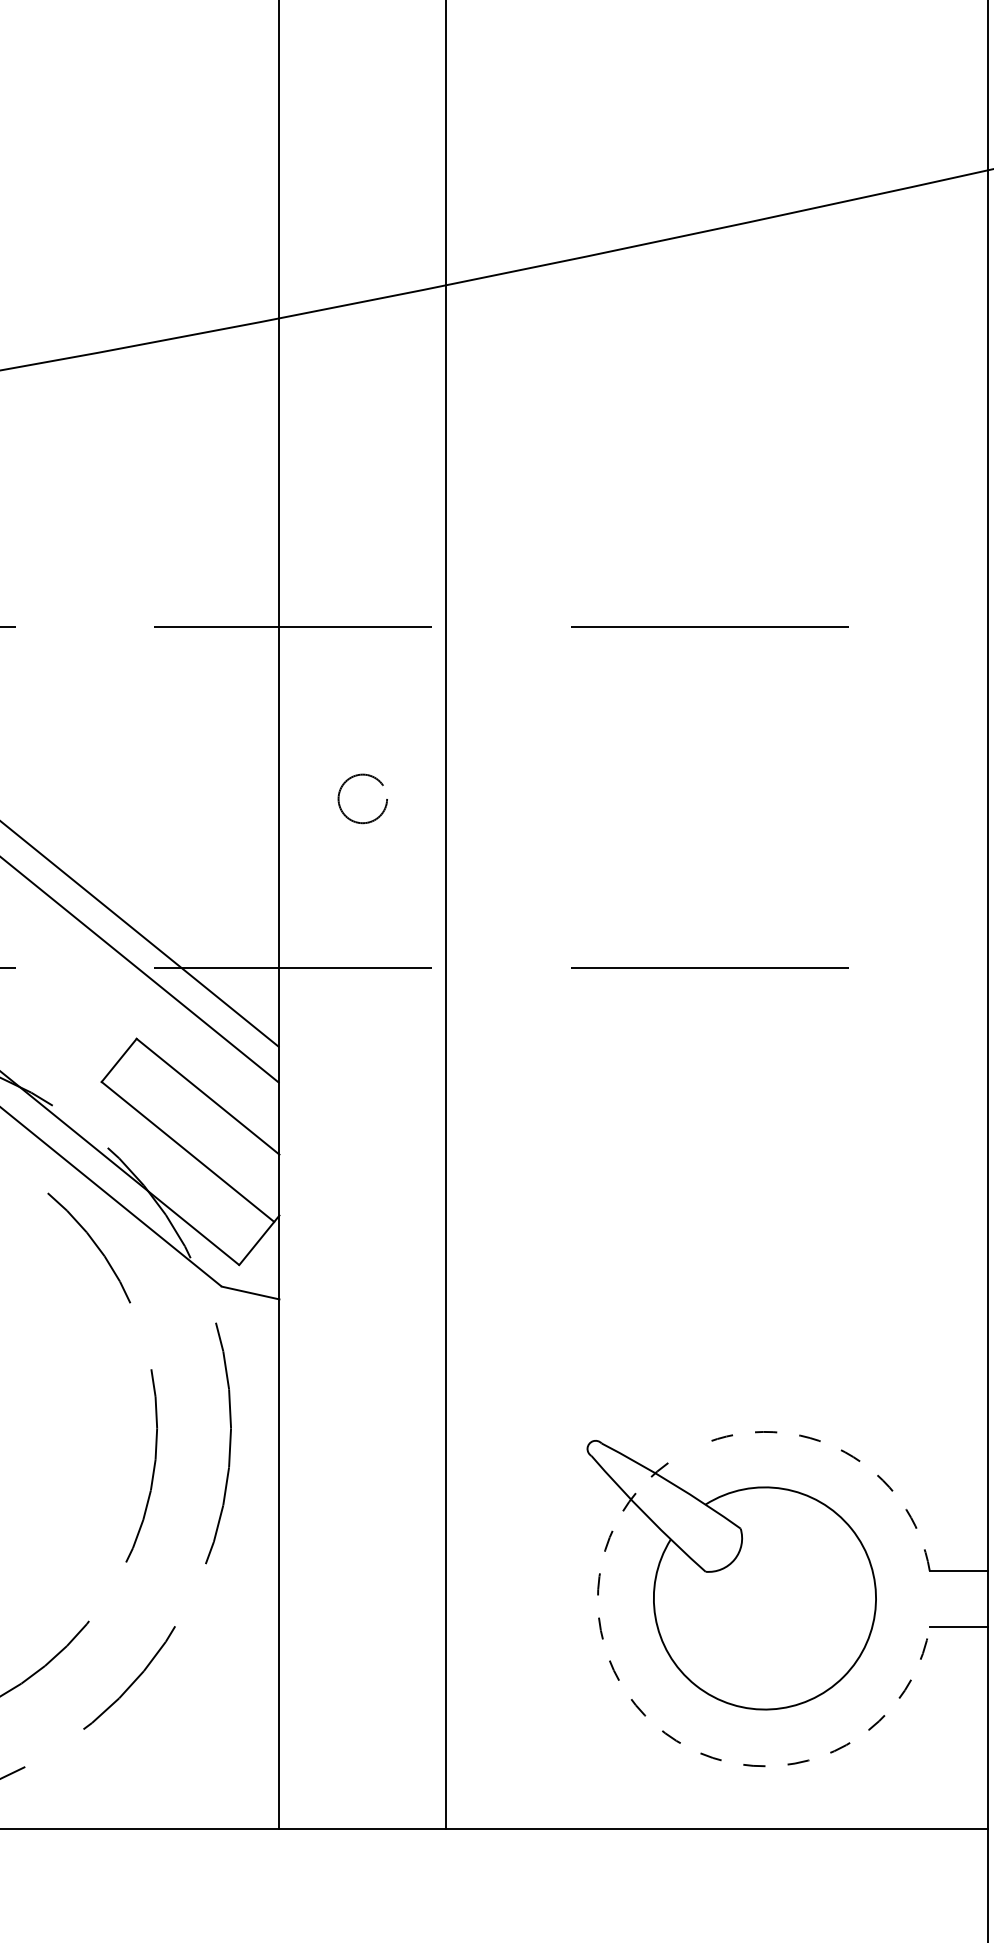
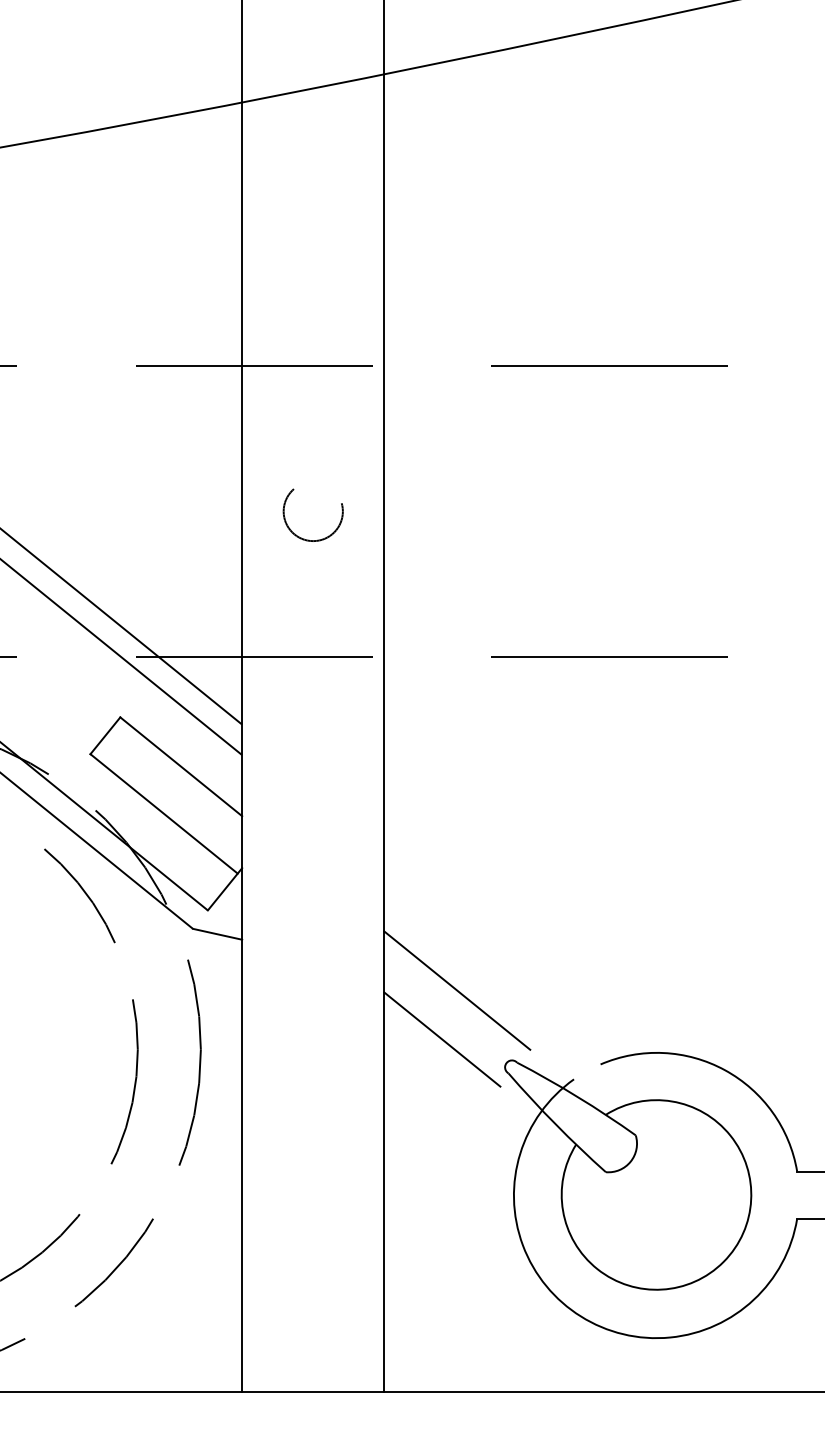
circle: (362, 801) -> (313, 514), size x1.43
line: (531, 1358) -> (457, 990), added
line: (514, 1416) -> (442, 1039), added
arc: (845, 1452) -> (725, 1070), dashed -> solid
arc: (676, 1740) -> (581, 1316), dashed -> solid

